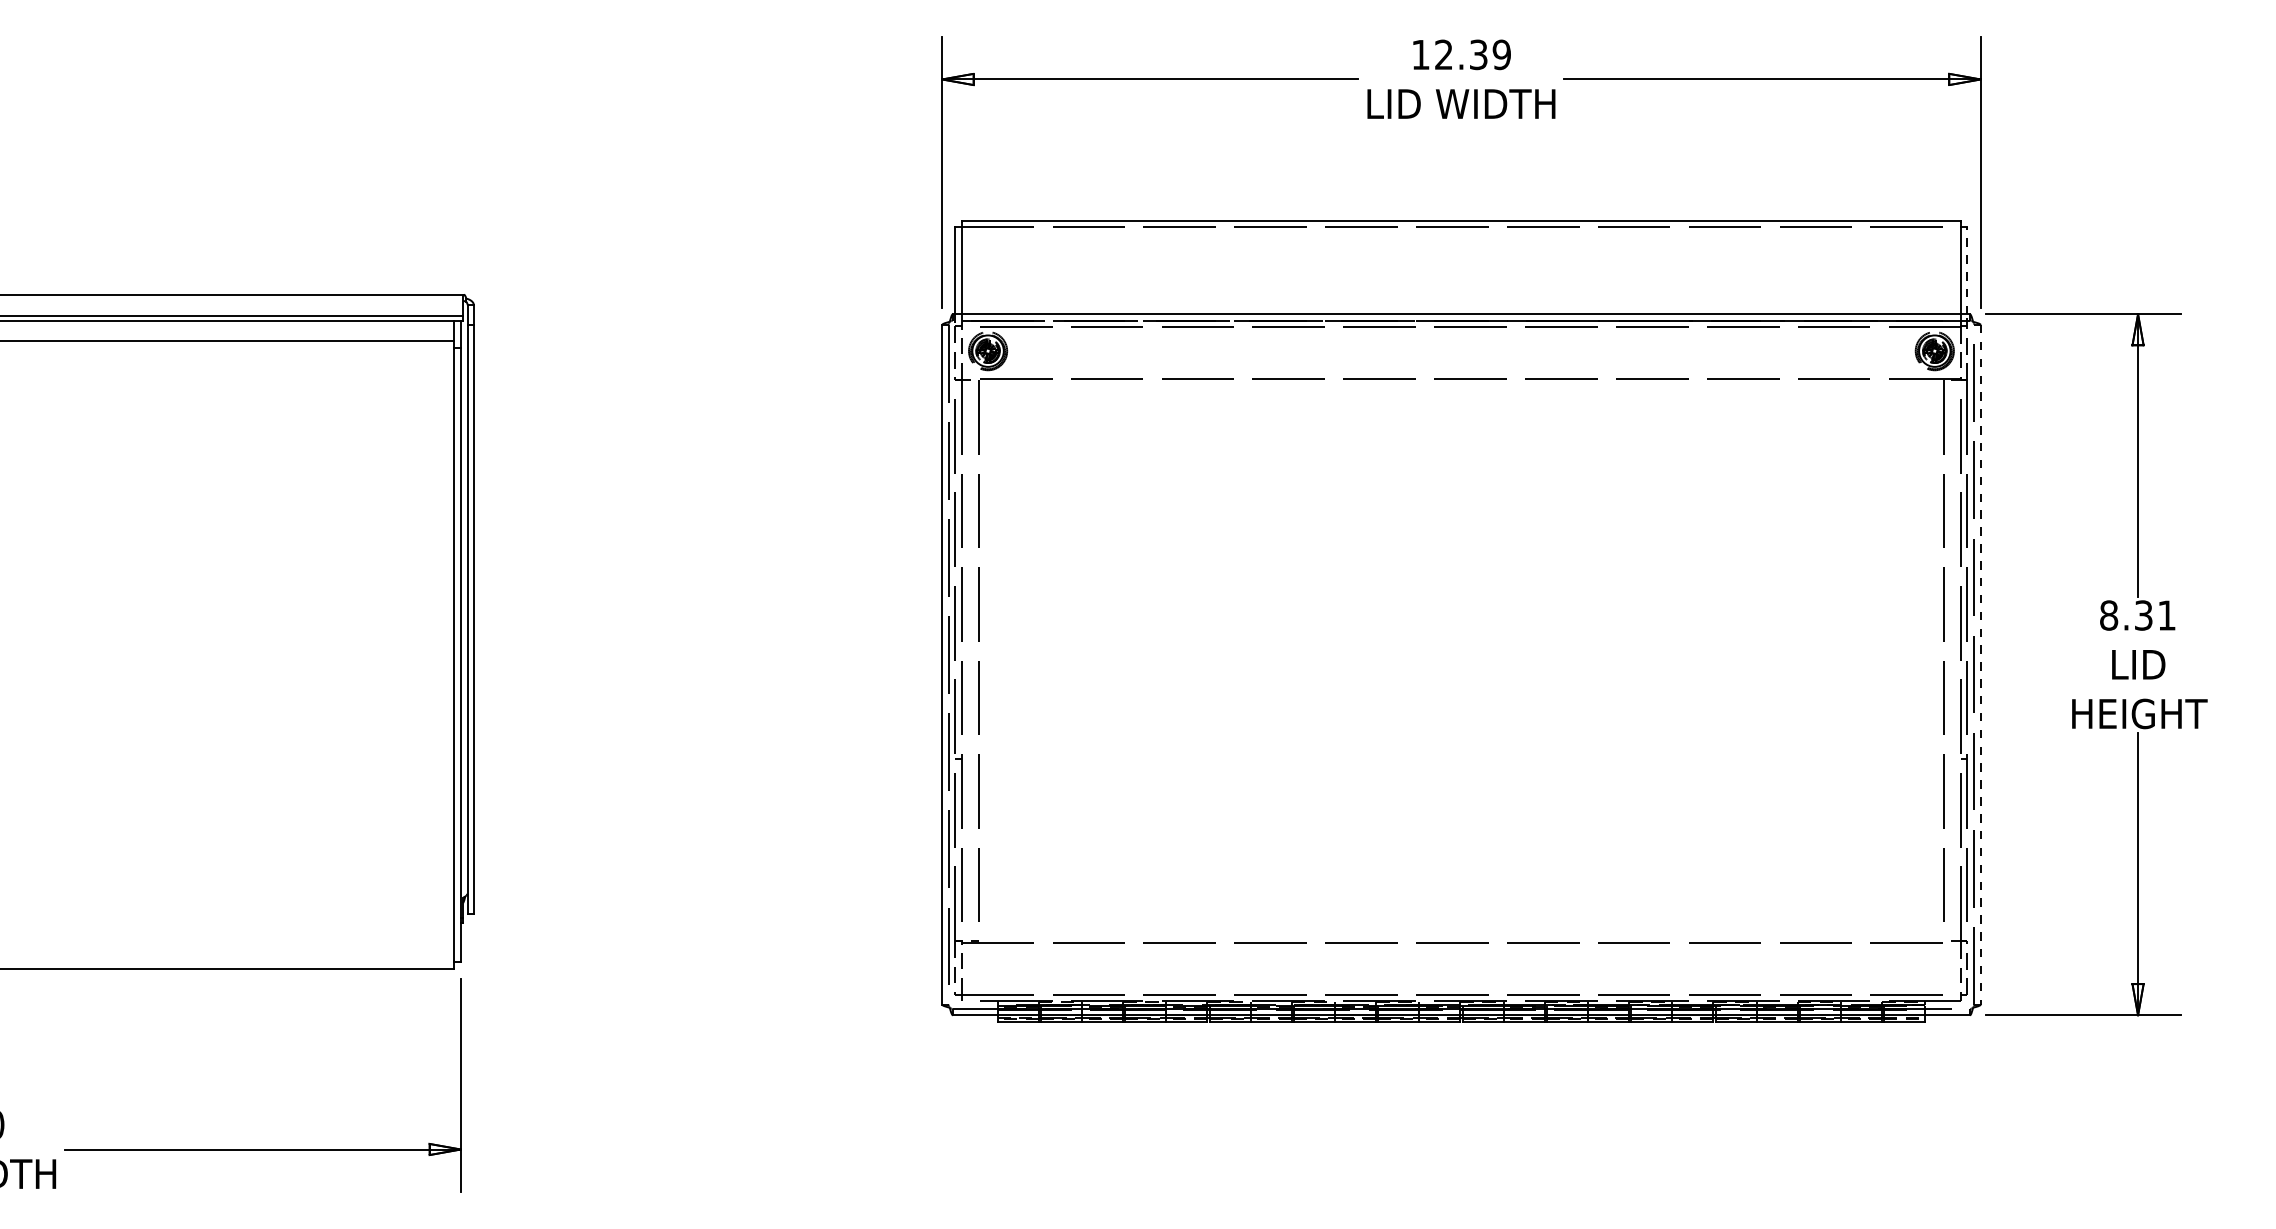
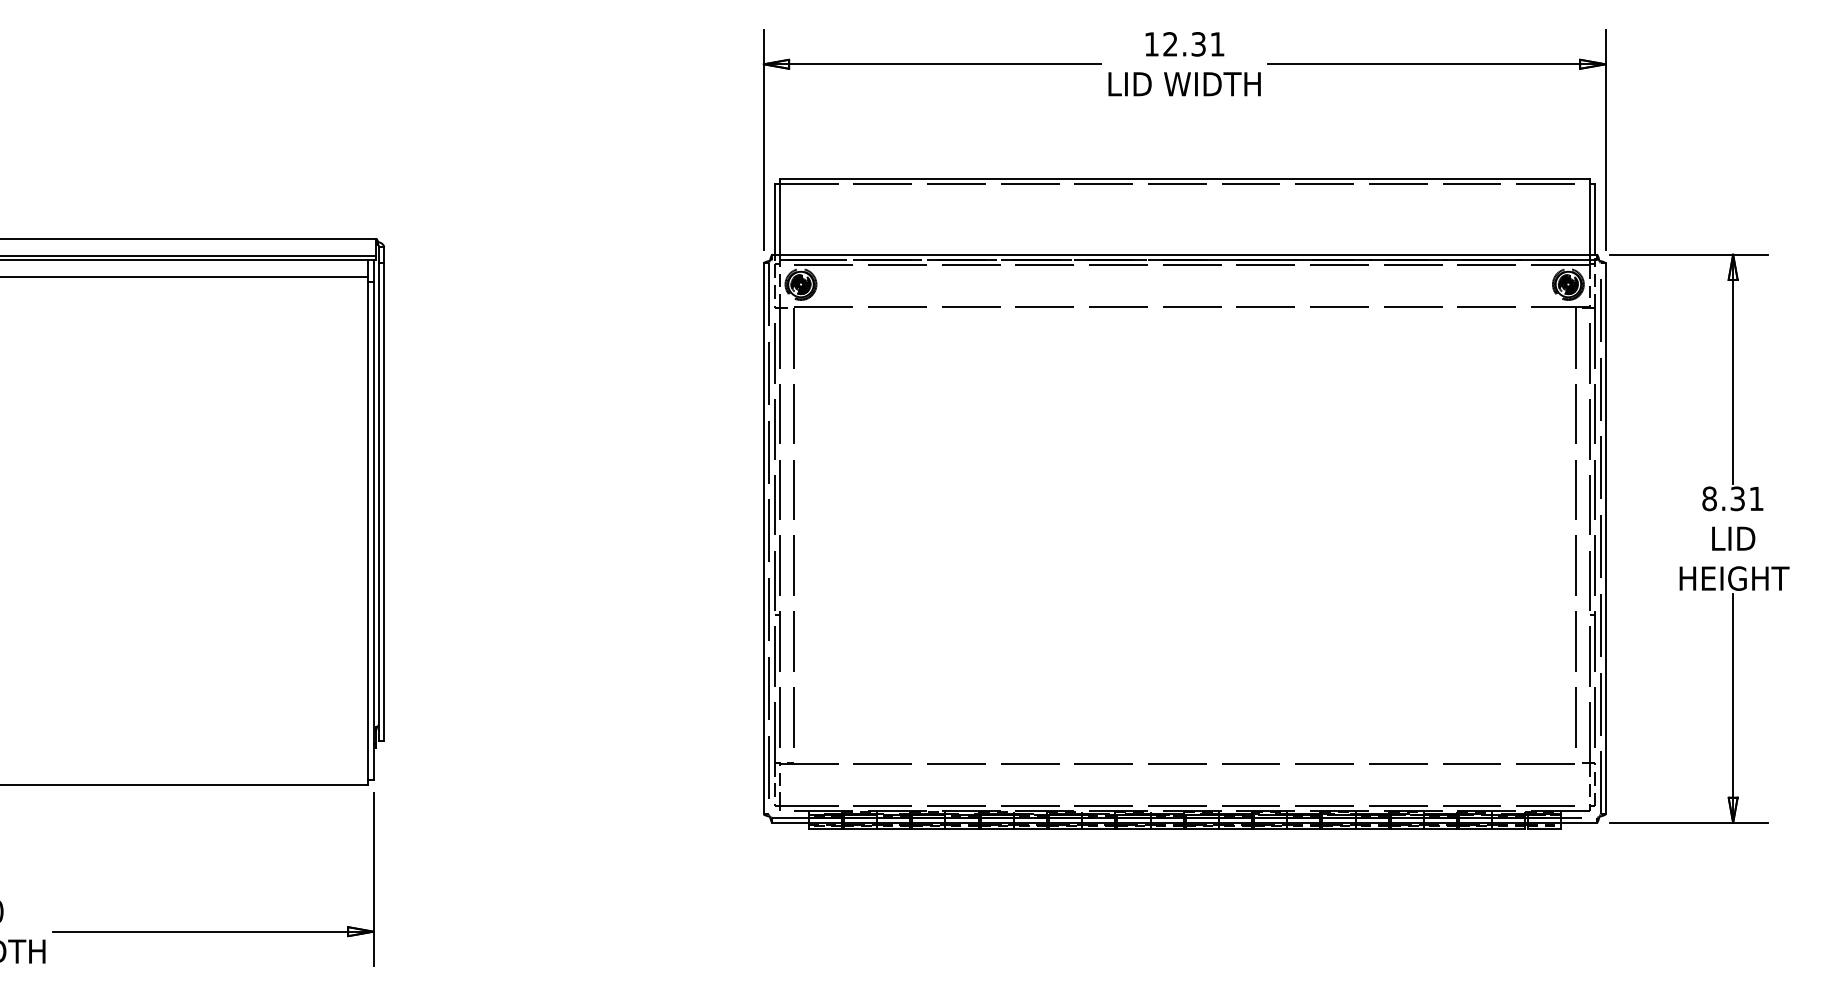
text: (1501, 54) -> (1217, 44), 12.39 -> 12.31
line: (1967, 270) -> (1594, 219), dashed -> solid
line: (1980, 664) -> (1605, 538), dashed -> solid

